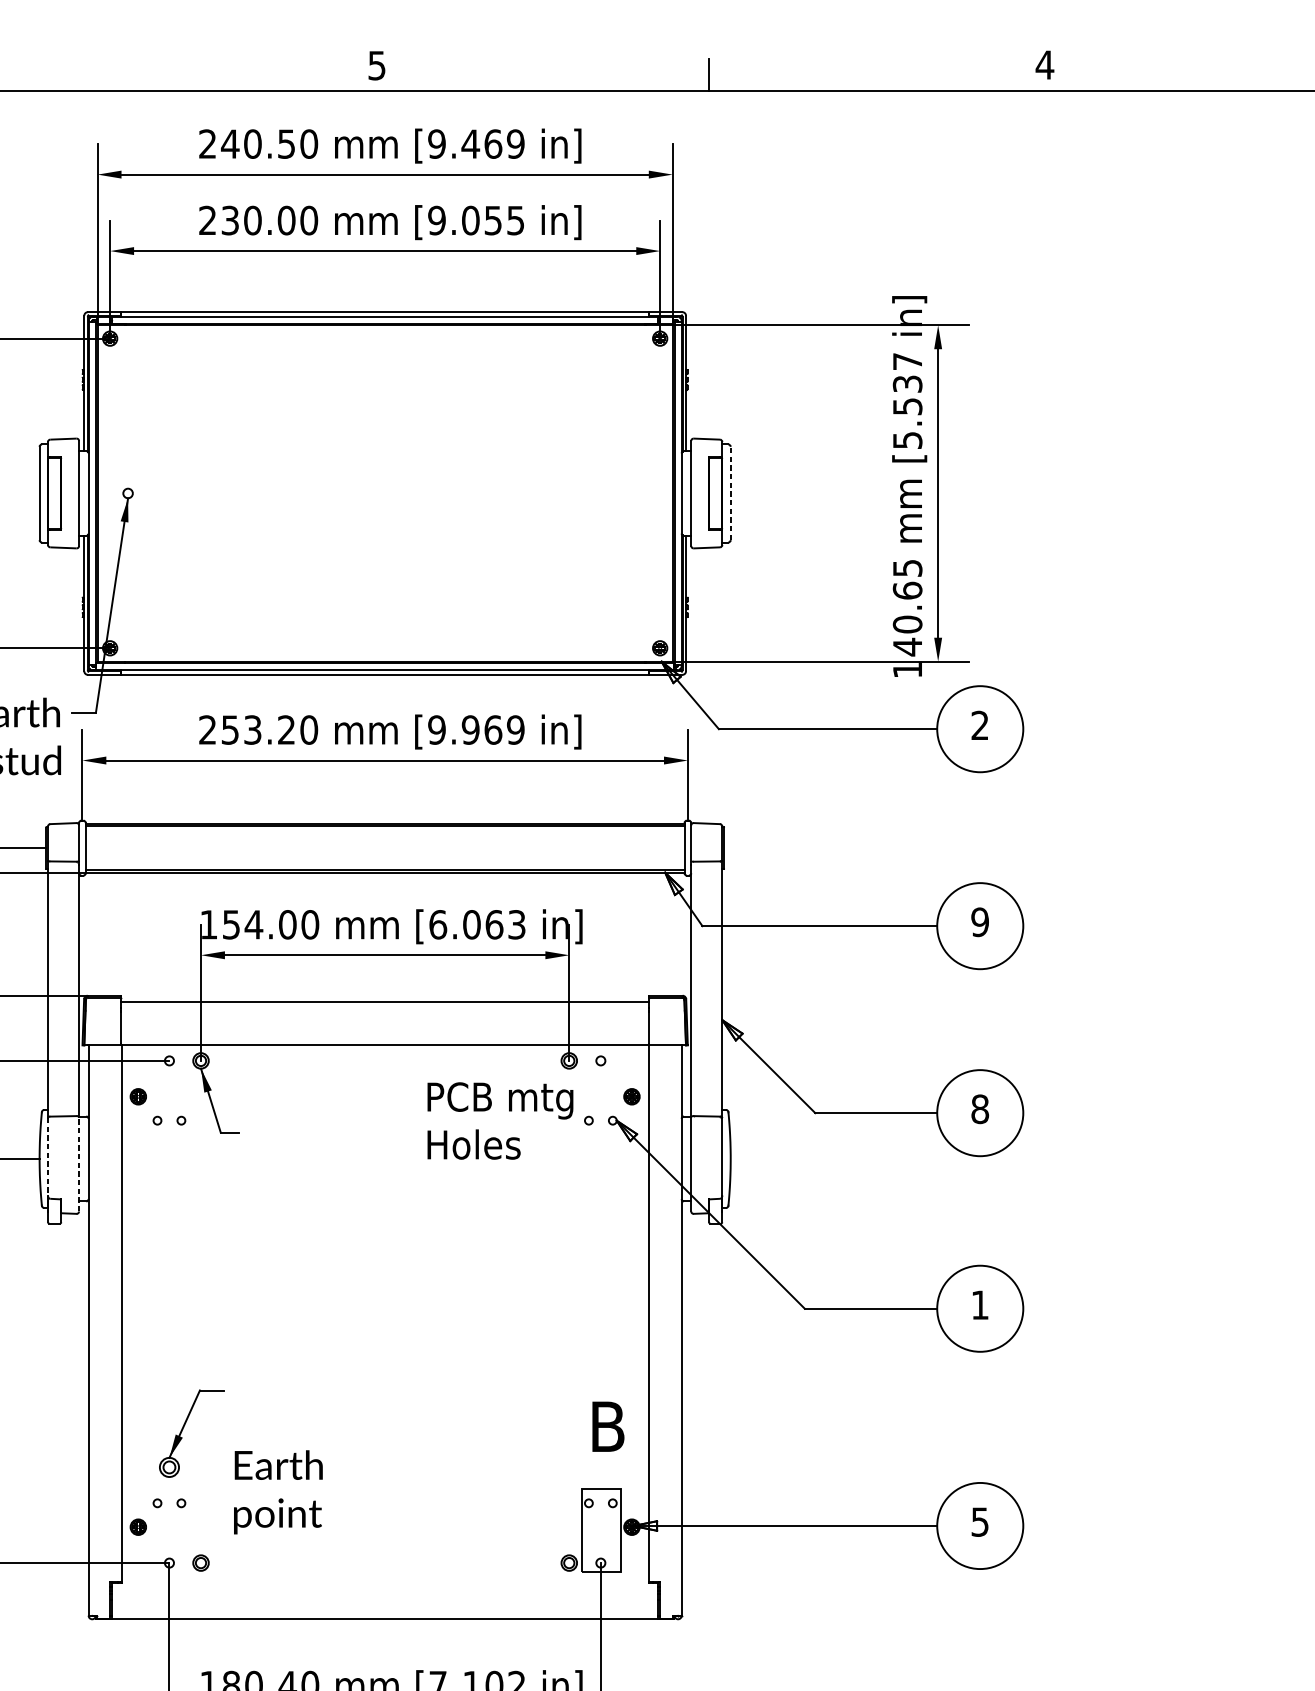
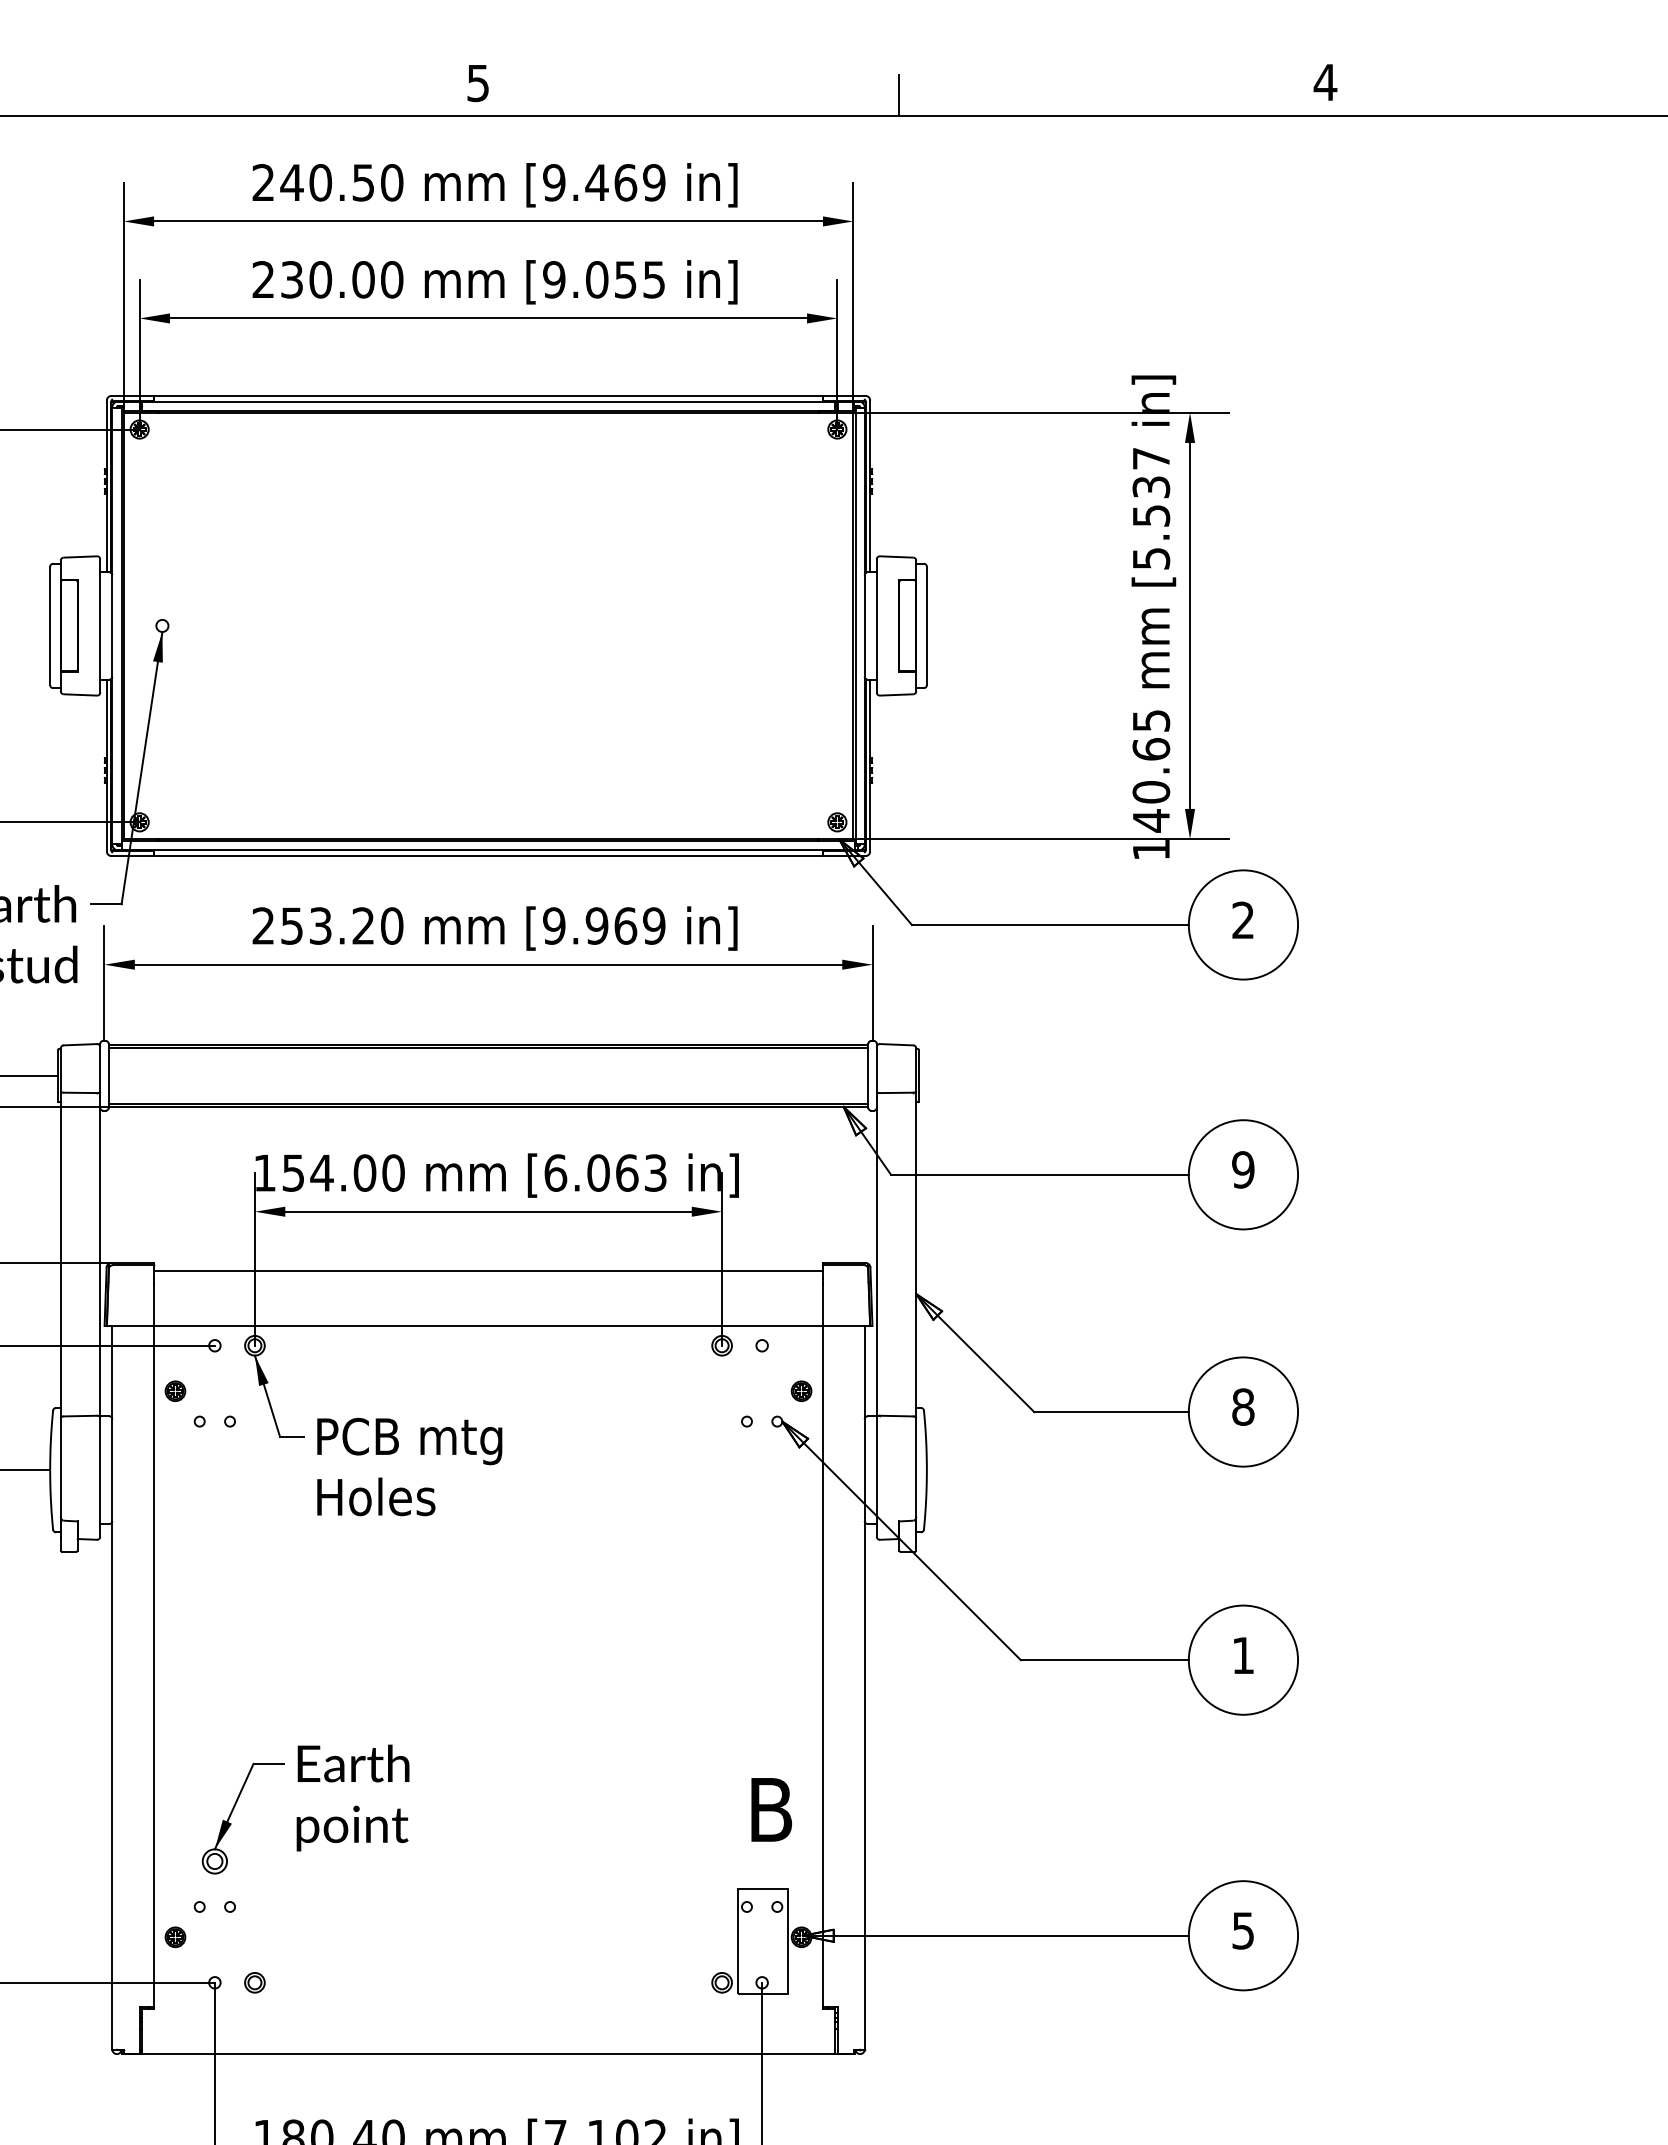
line: (730, 493) -> (926, 625), dashed -> solid
text: (500, 1120) -> (409, 1466), moved
line: (47, 1156) -> (60, 1467), dashed -> solid
line: (79, 1164) -> (100, 1477), dashed -> solid
text: (277, 1491) -> (352, 1797), moved

